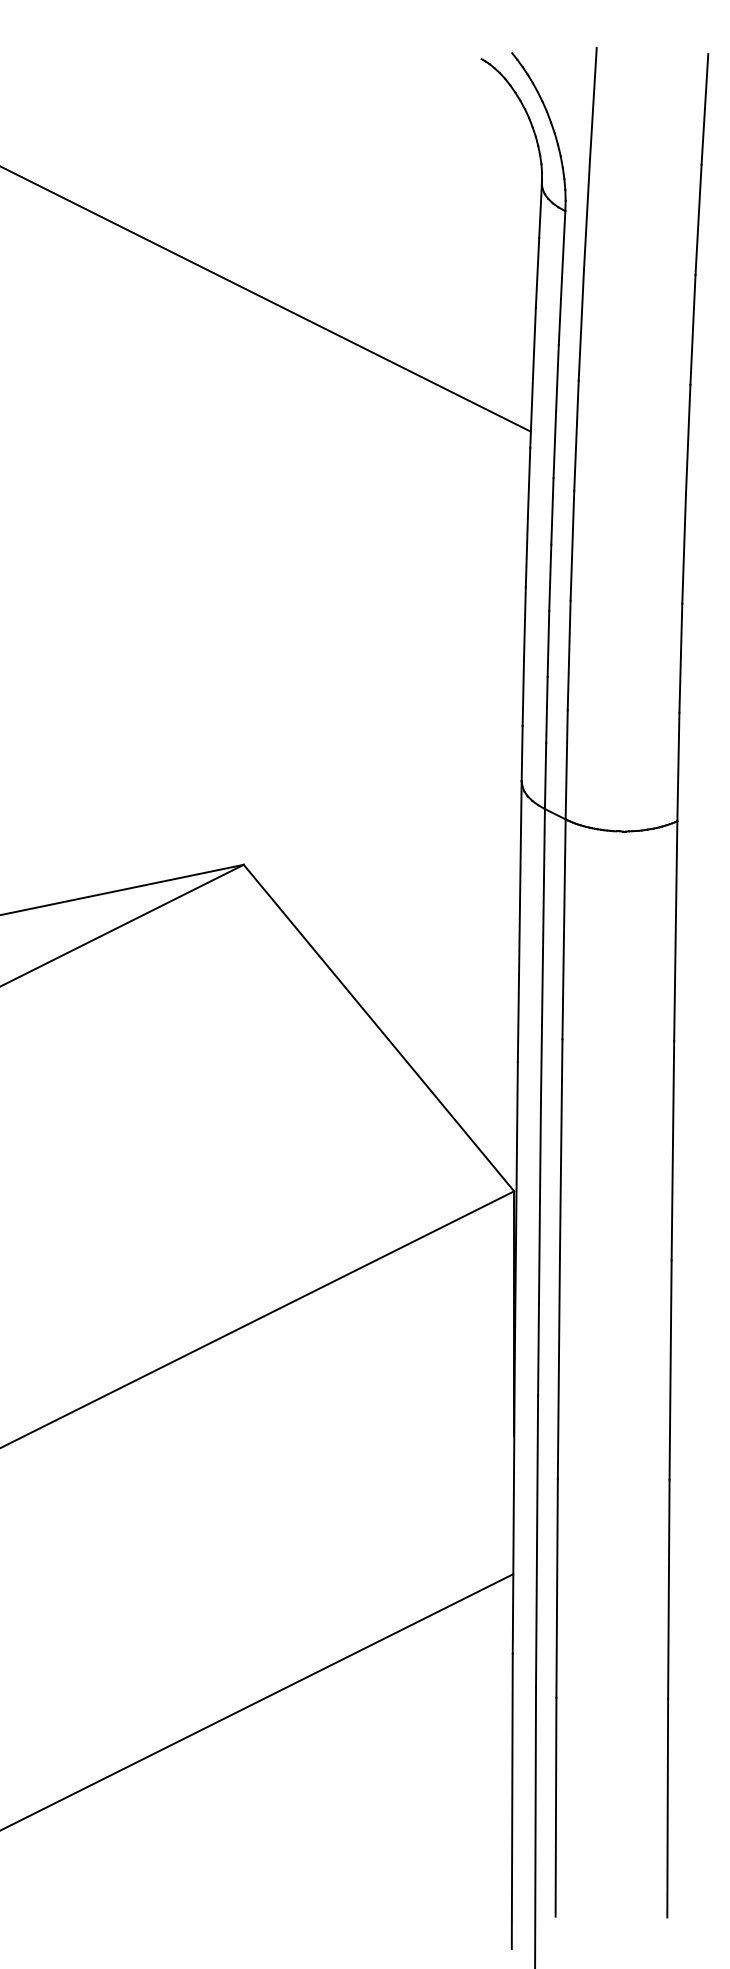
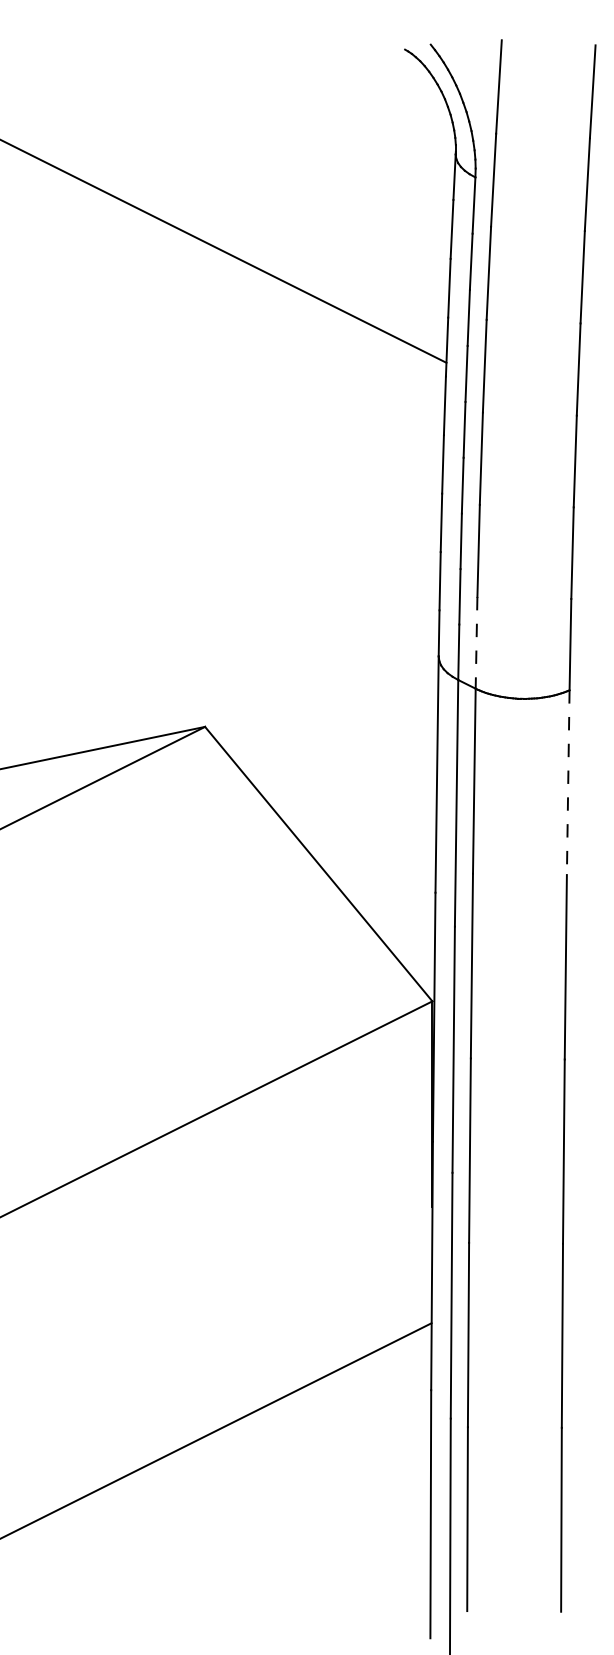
line: (566, 764) -> (476, 642), solid -> dashed
line: (676, 932) -> (568, 783), solid -> dashed

